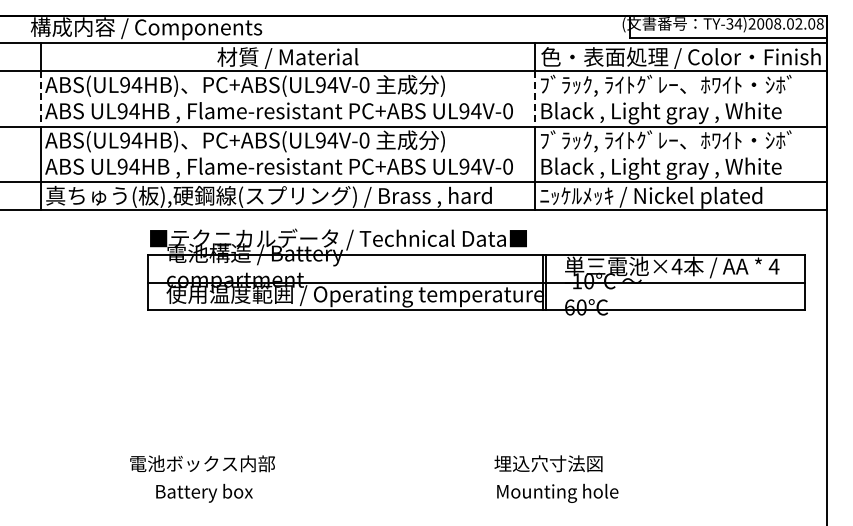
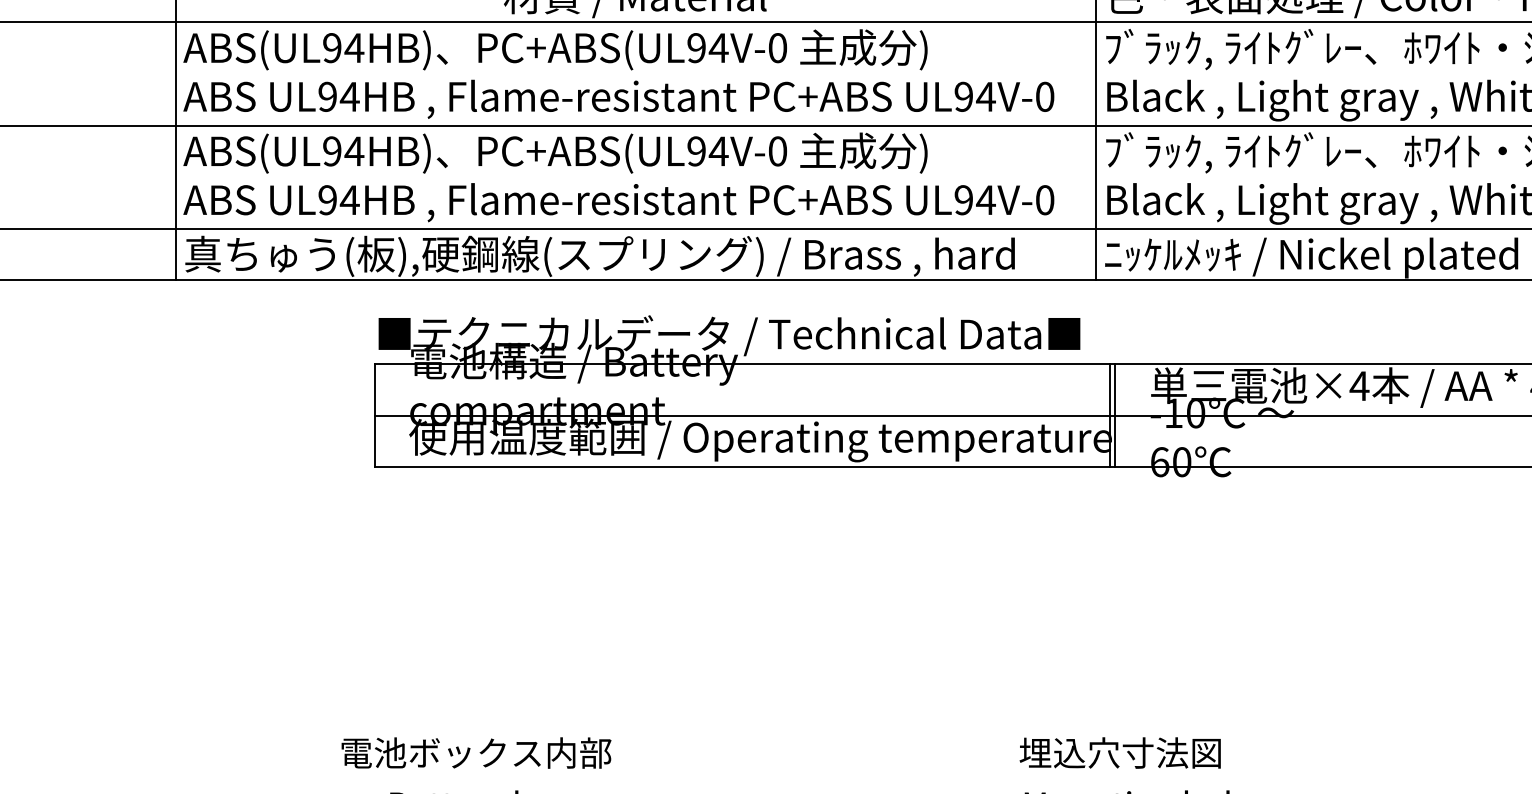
line: (40, 98) -> (174, 73), dashed -> solid
line: (535, 98) -> (1096, 73), dashed -> solid

